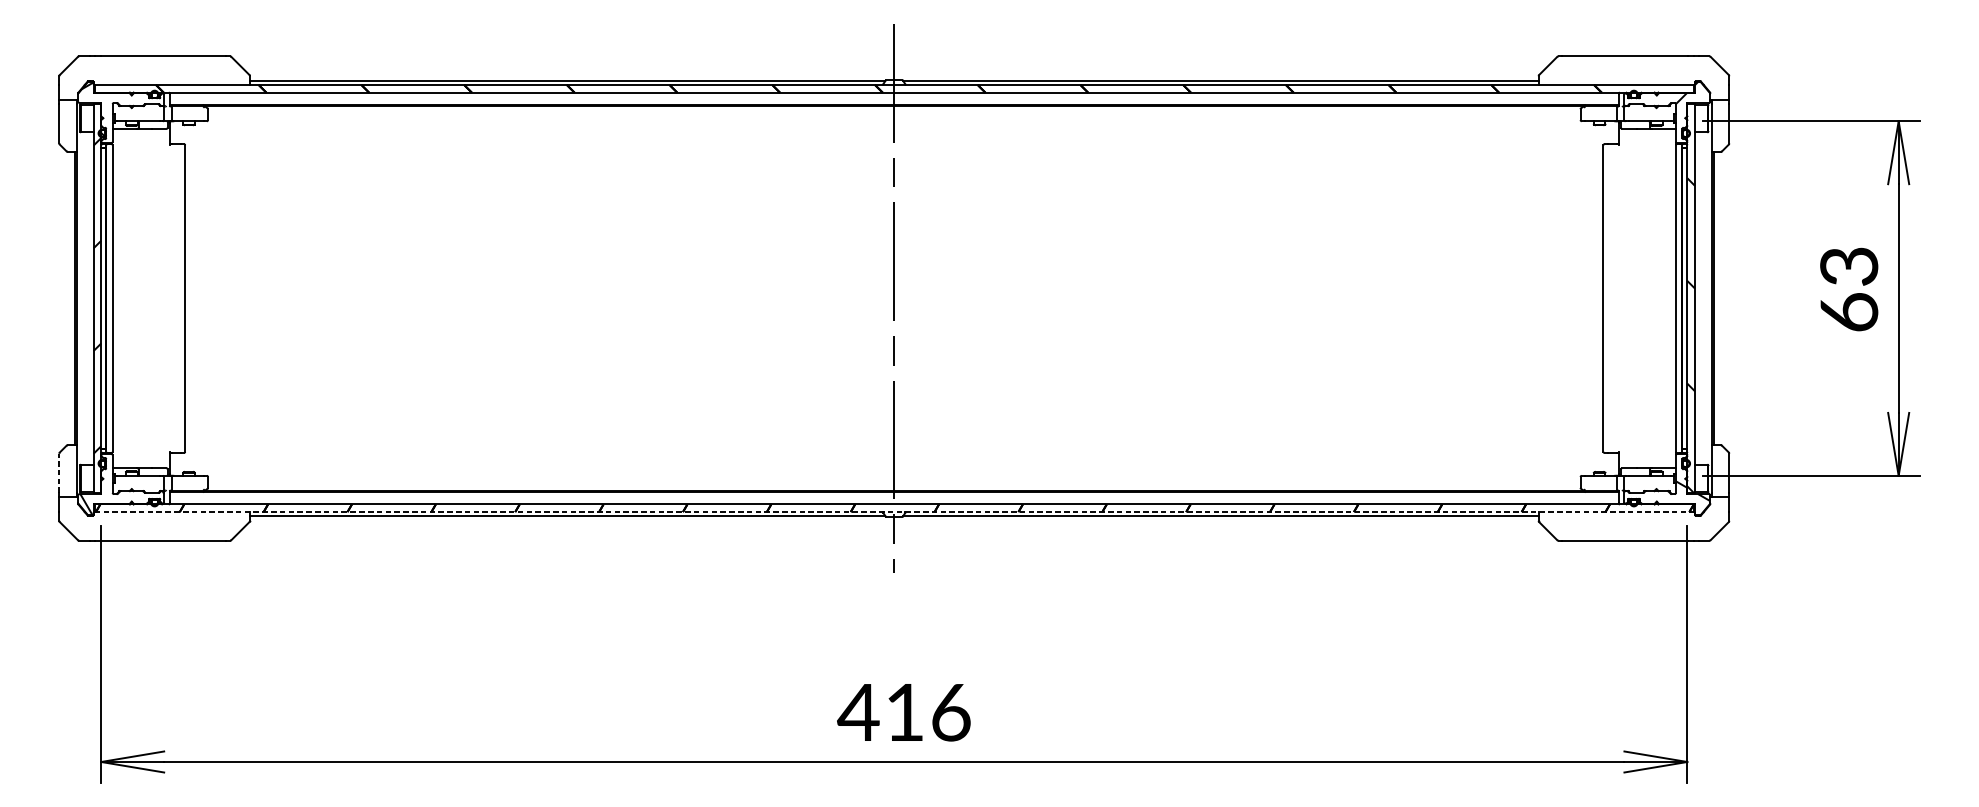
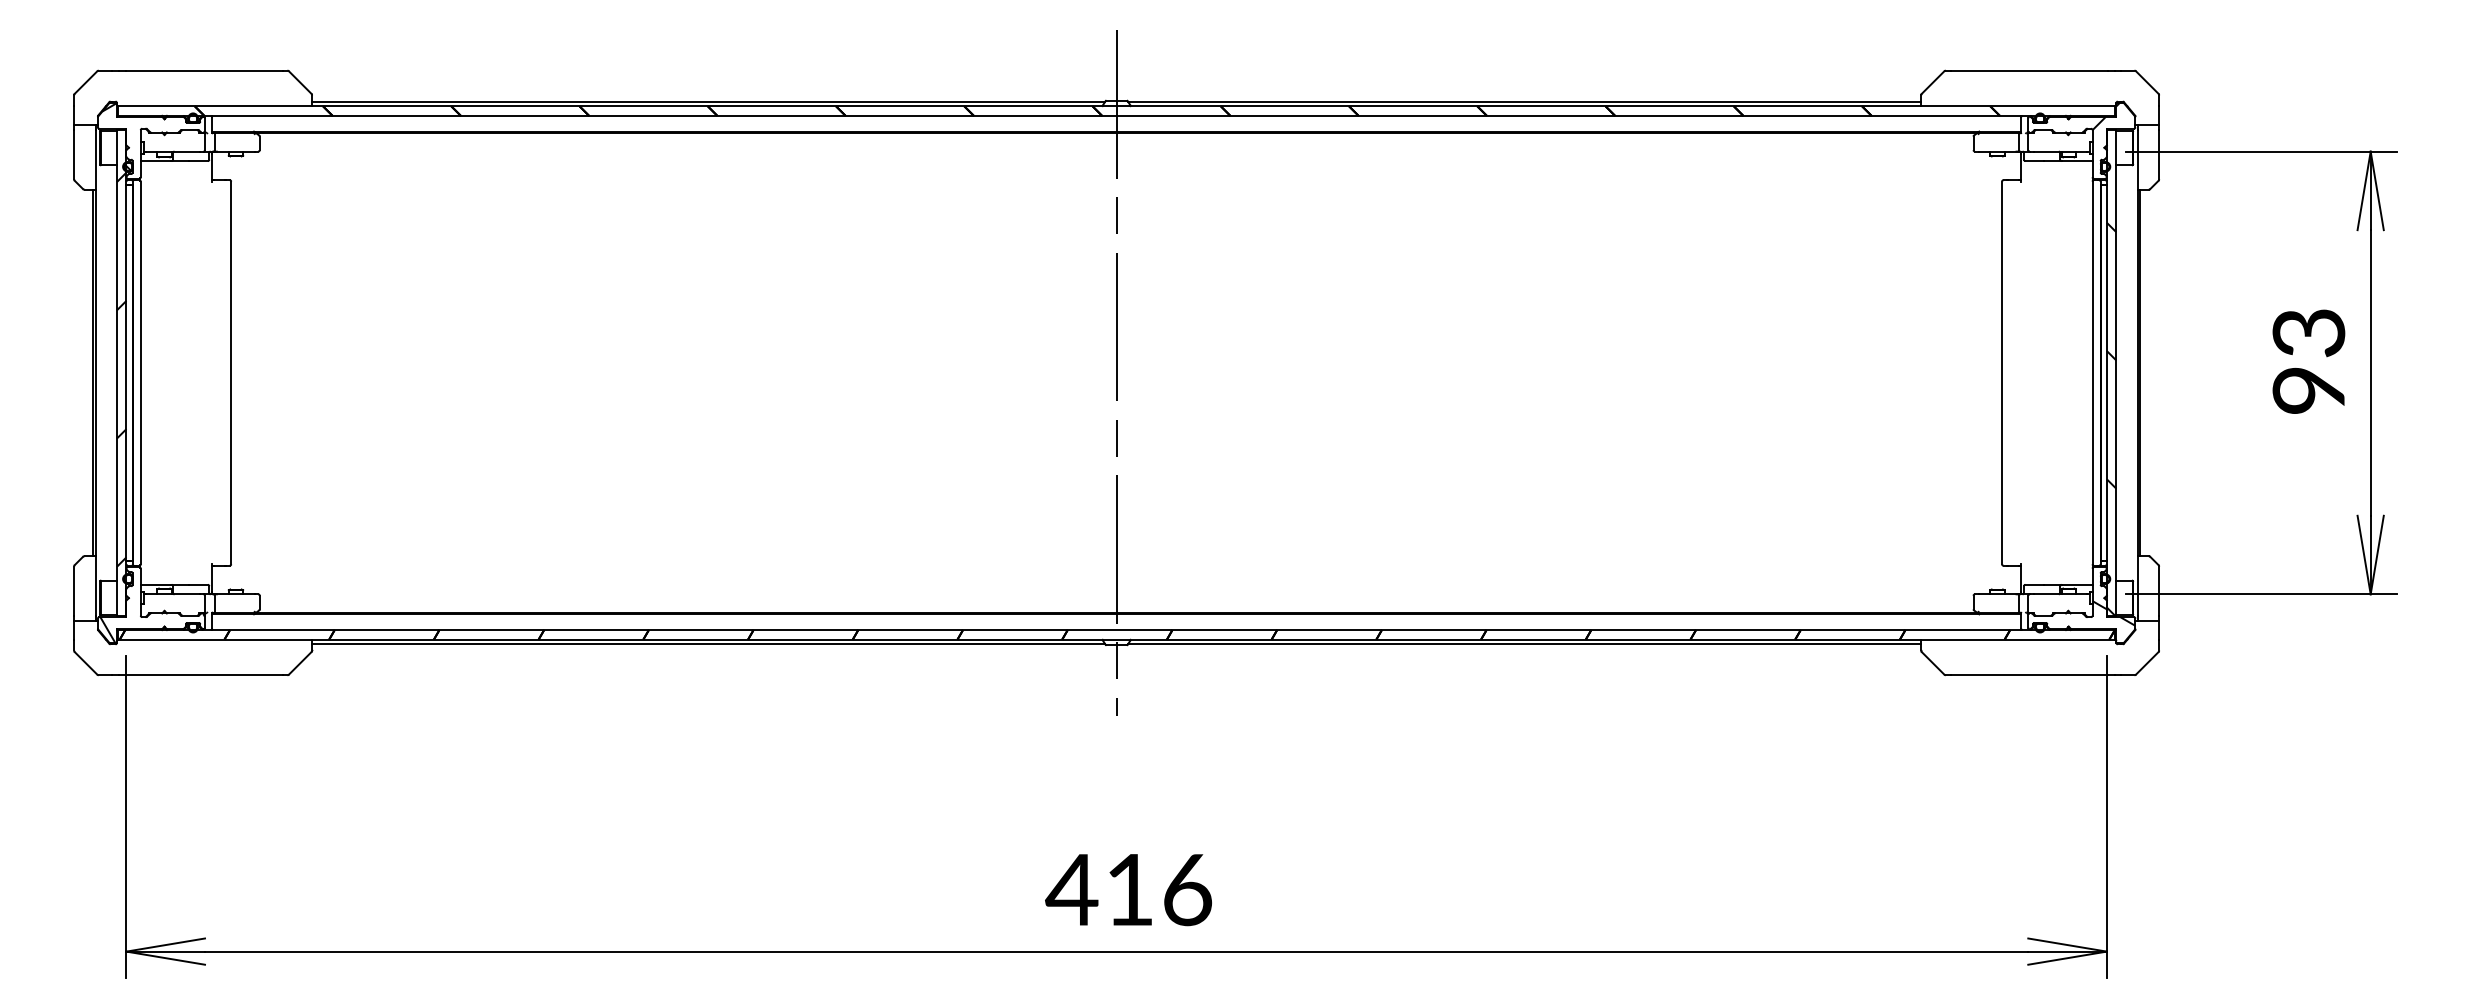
text: (1848, 311) -> (2308, 389), 63 -> 93
line: (59, 472) -> (74, 590), dashed -> solid
line: (894, 512) -> (1117, 639), dashed -> solid

